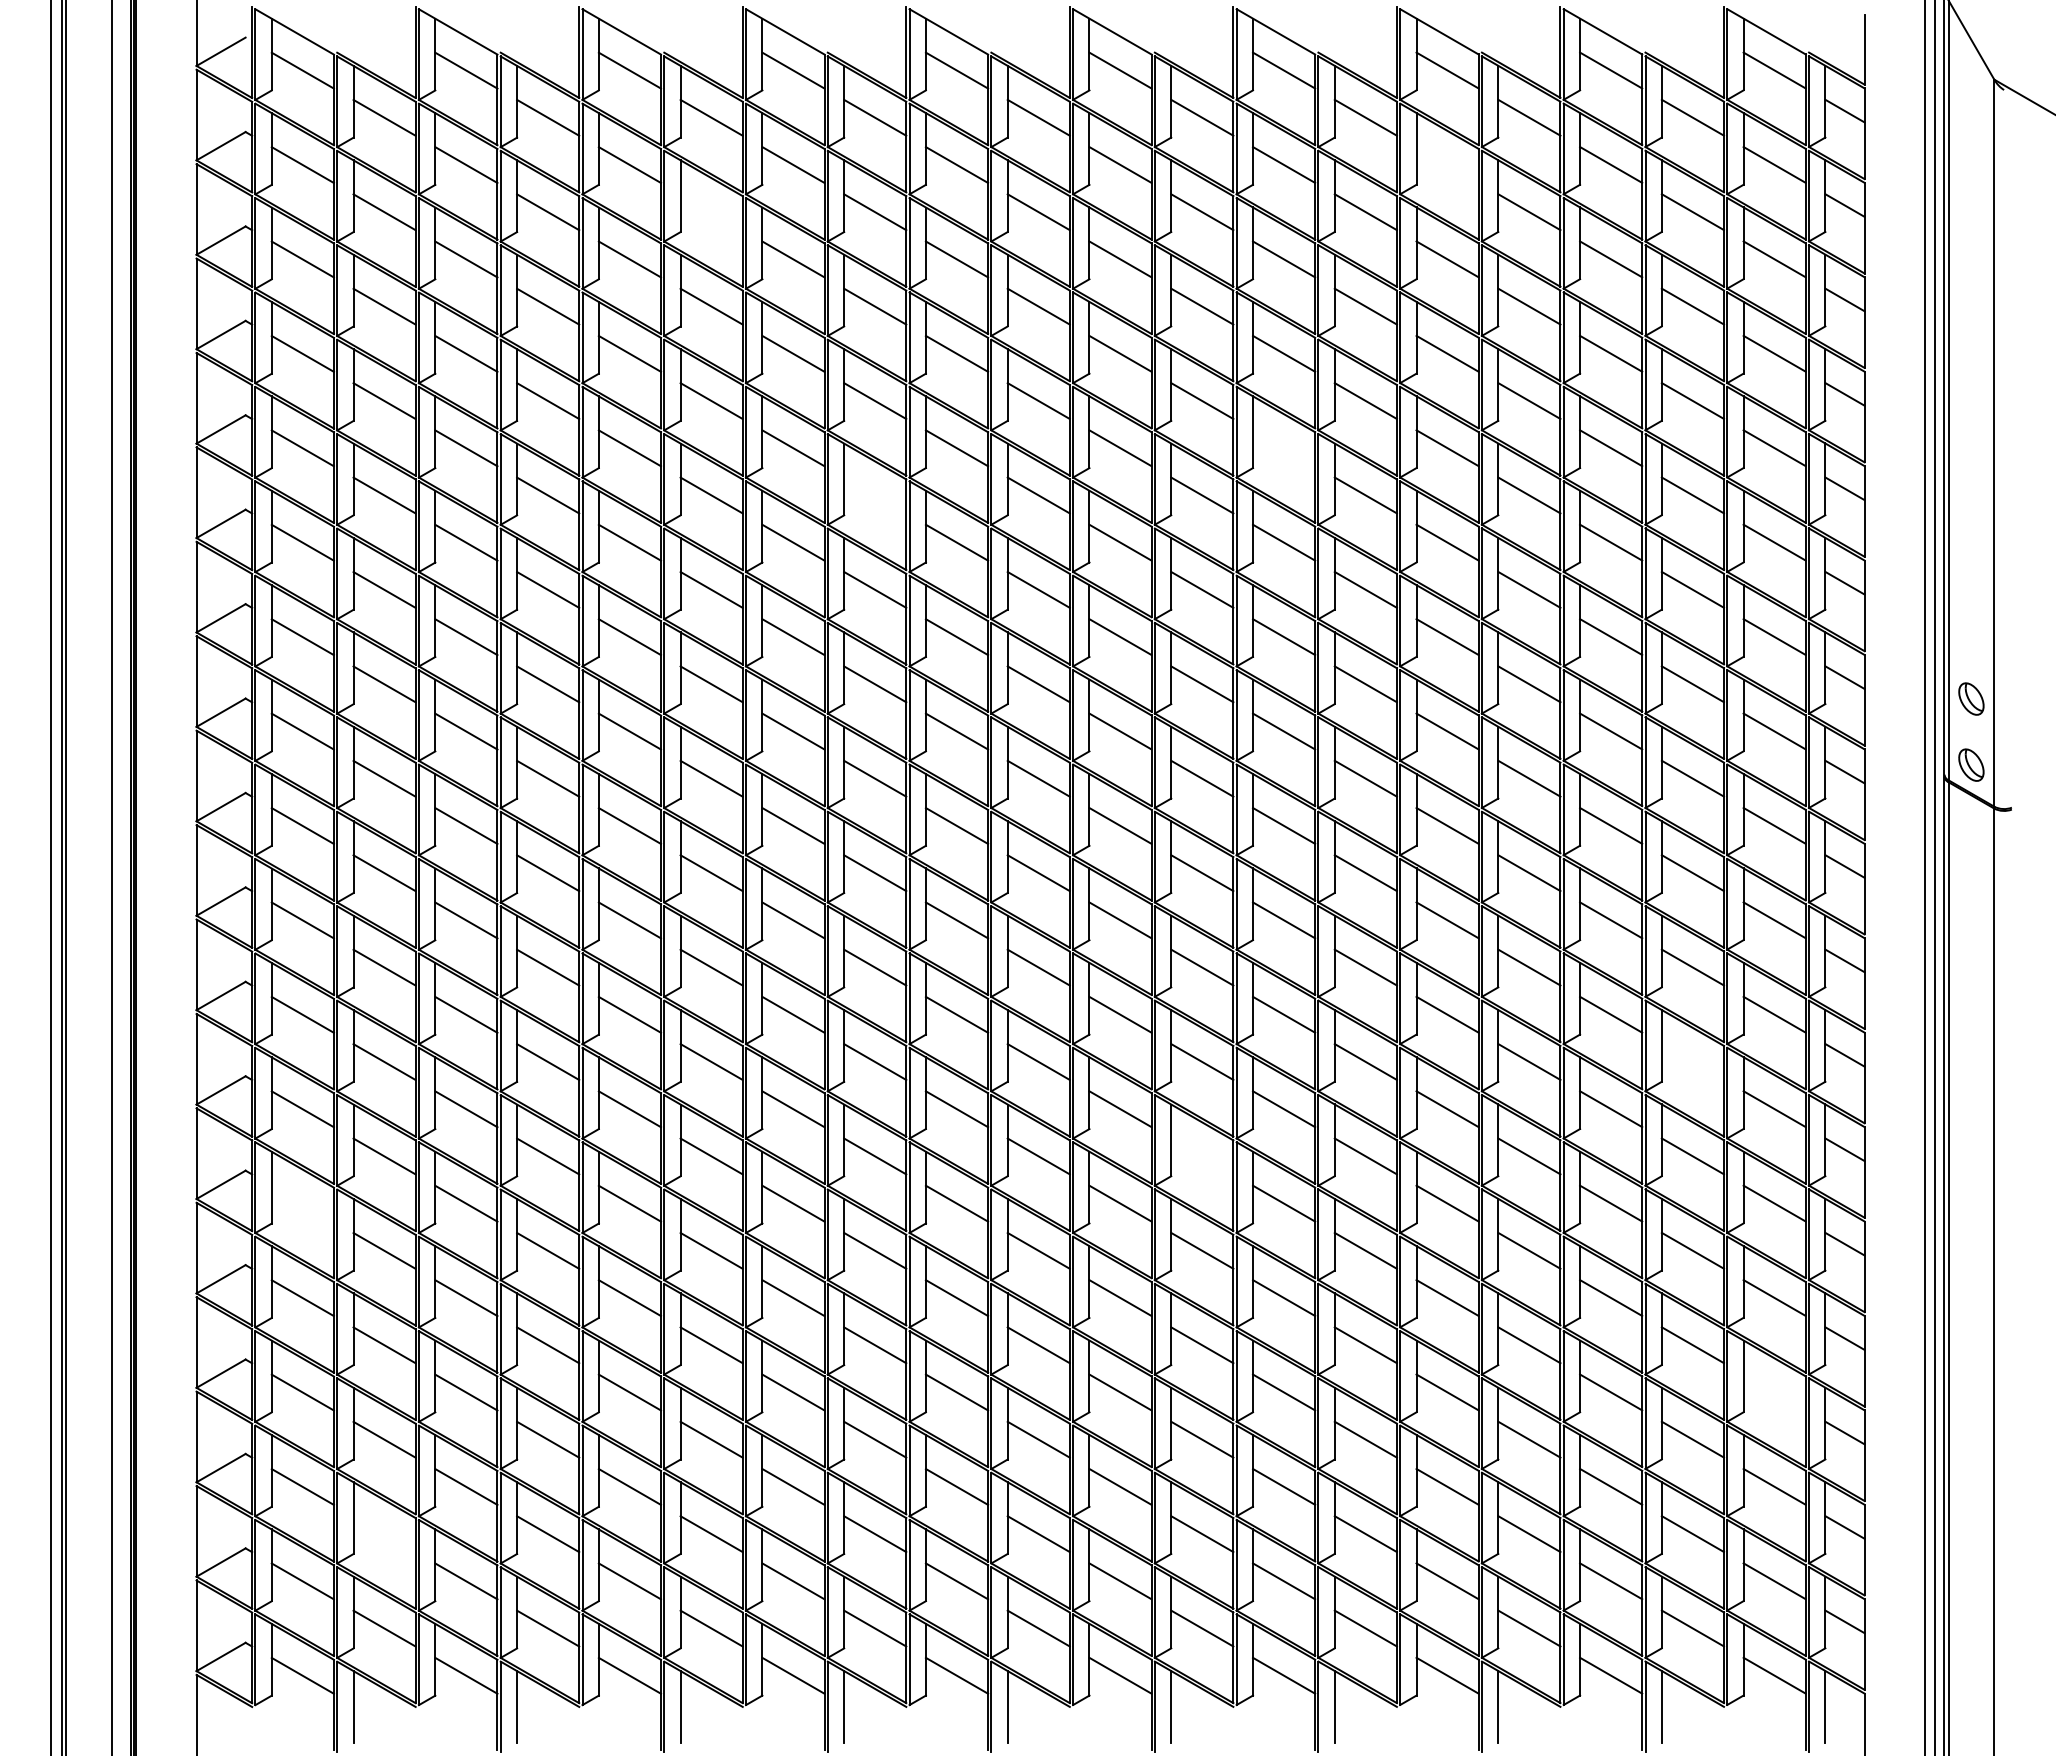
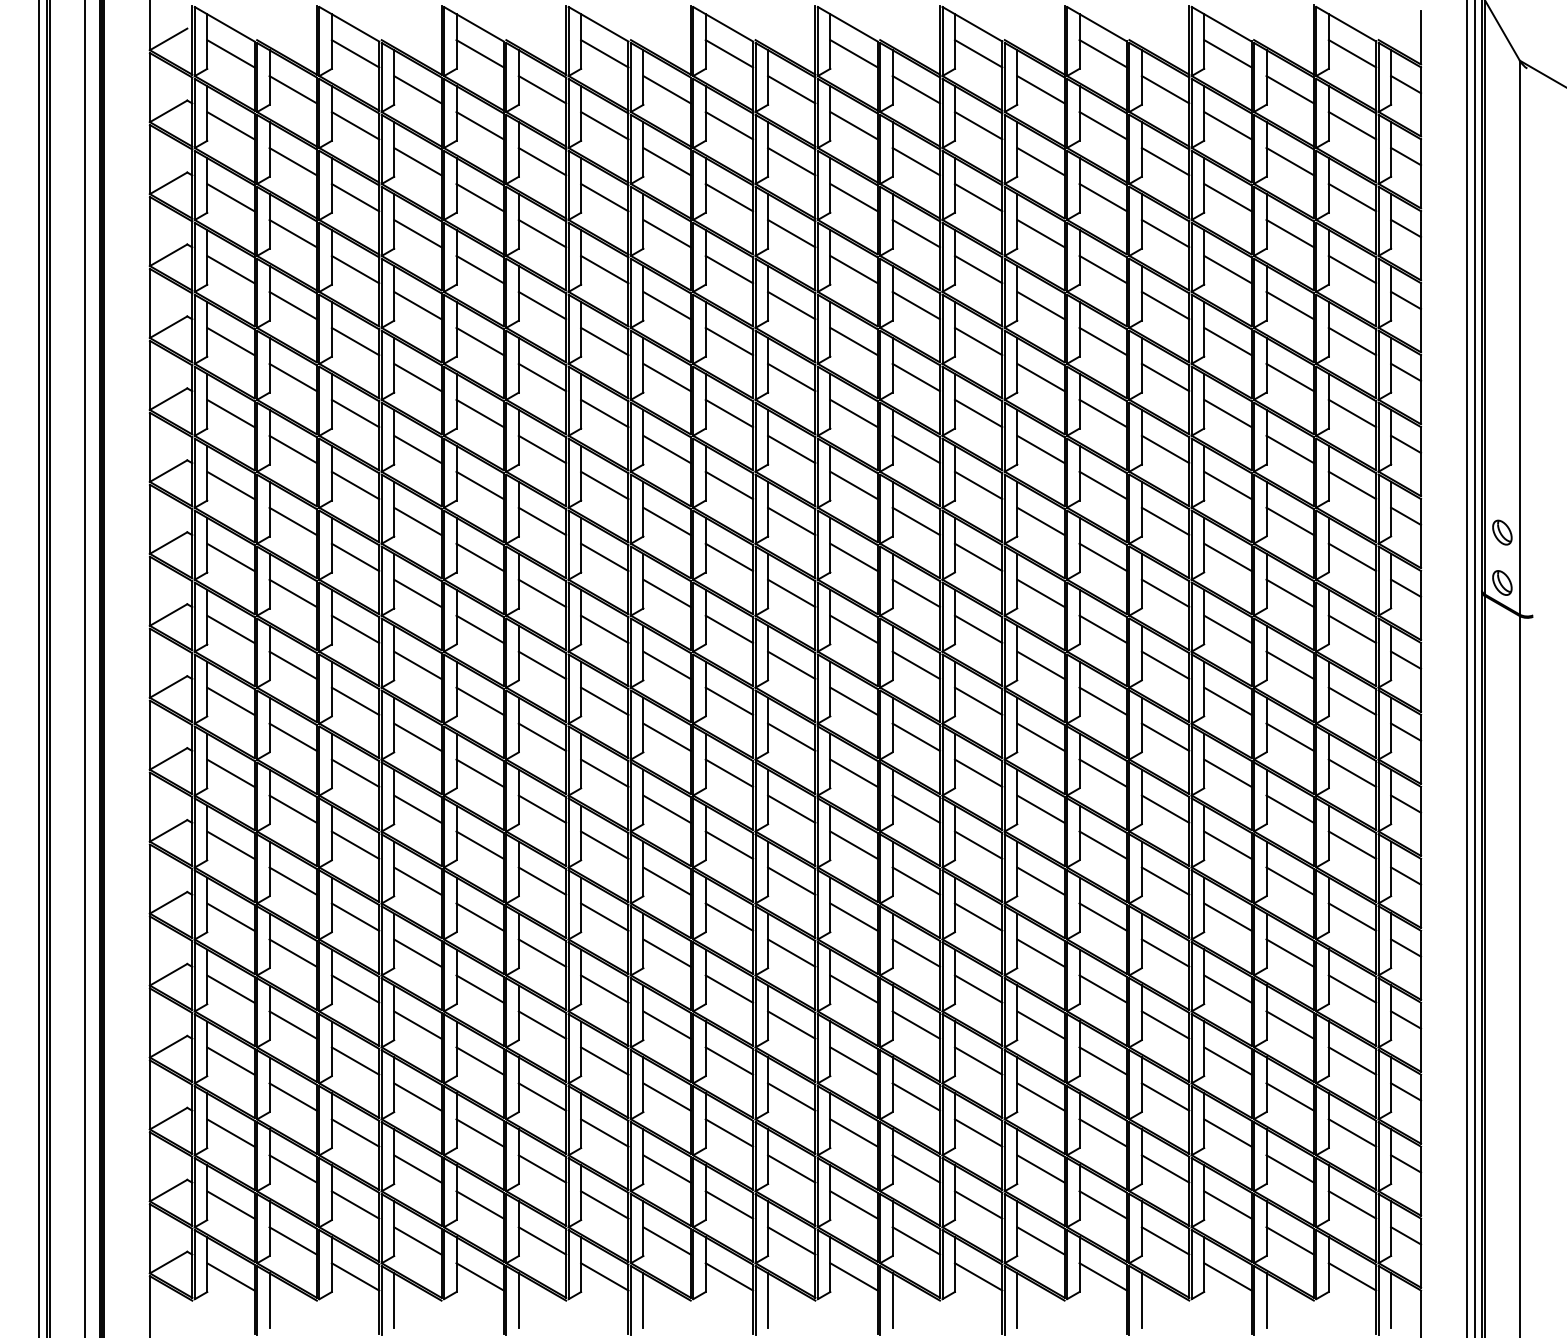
line: (1447, 164) -> (1103, 125), added
line: (711, 212) -> (542, 161), added
line: (1284, 448) -> (978, 341), added
line: (875, 495) -> (667, 377), added
line: (1692, 1061) -> (1289, 808), added
line: (1202, 1156) -> (916, 881), added
line: (302, 1203) -> (230, 917), added
line: (1774, 1392) -> (1352, 1061), added
line: (384, 1534) -> (293, 1169), added

